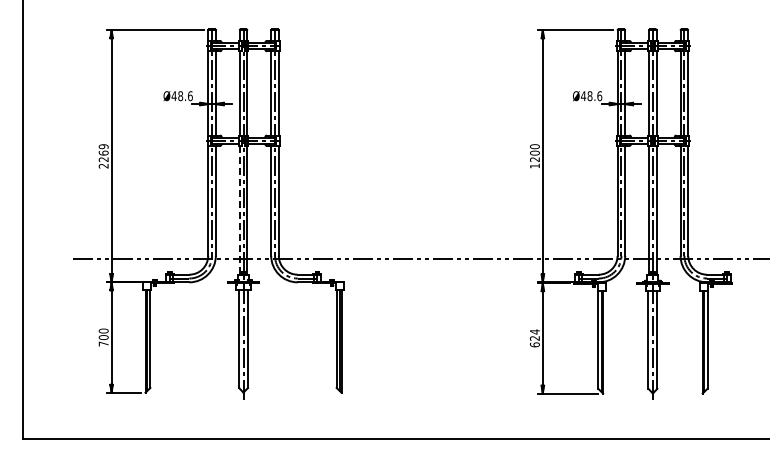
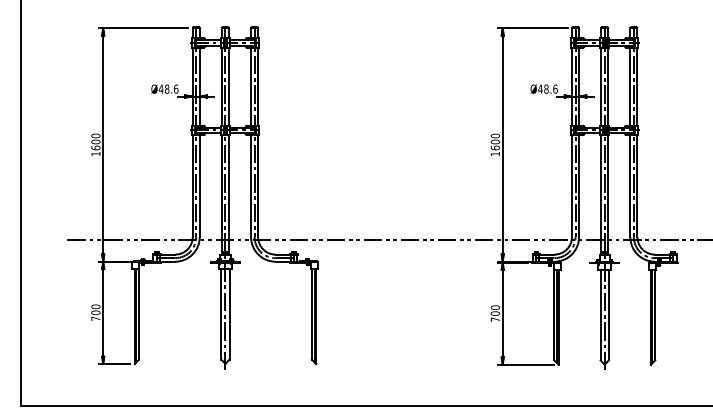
text: (103, 156) -> (95, 145), 2269 -> 1600
text: (534, 159) -> (495, 147), 1200 -> 1600
line: (239, 209) -> (221, 194), dashed -> solid
text: (534, 338) -> (495, 313), 624 -> 700

